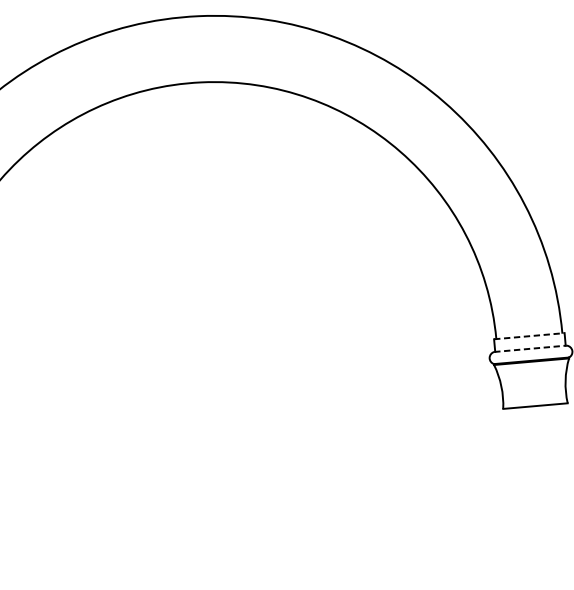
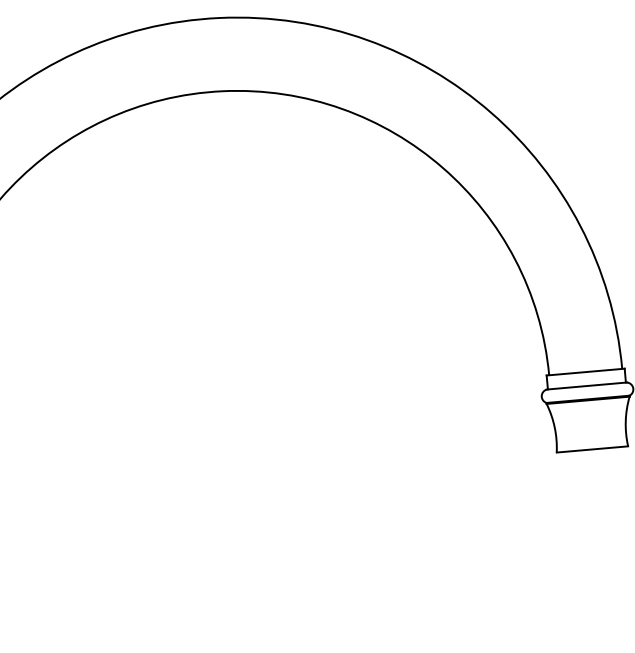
line: (530, 336) -> (586, 372), dashed -> solid
line: (530, 348) -> (587, 385), dashed -> solid

